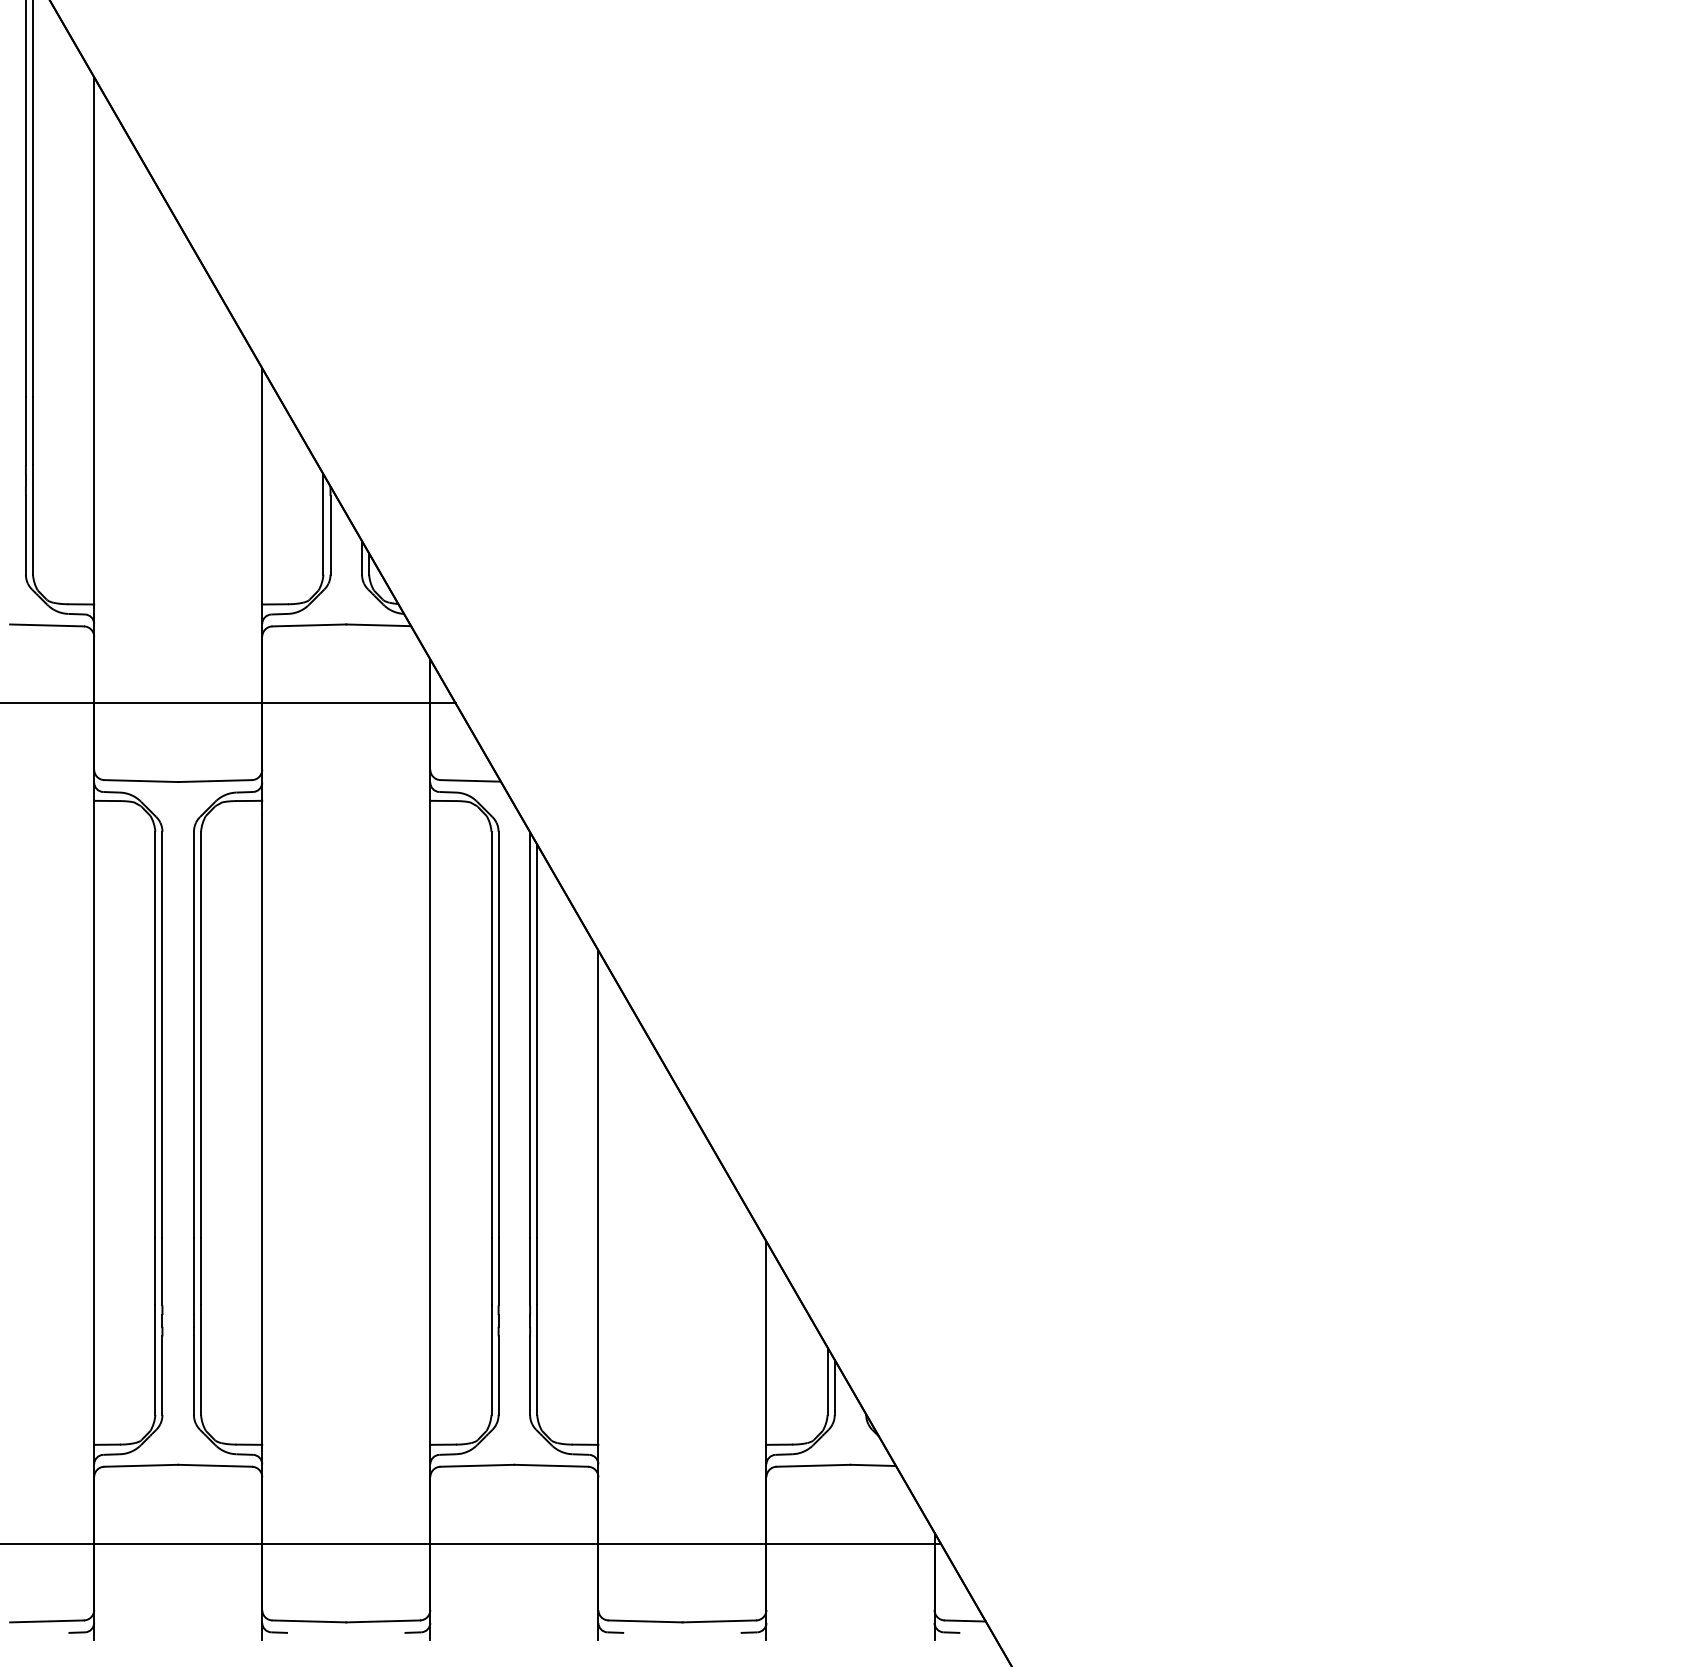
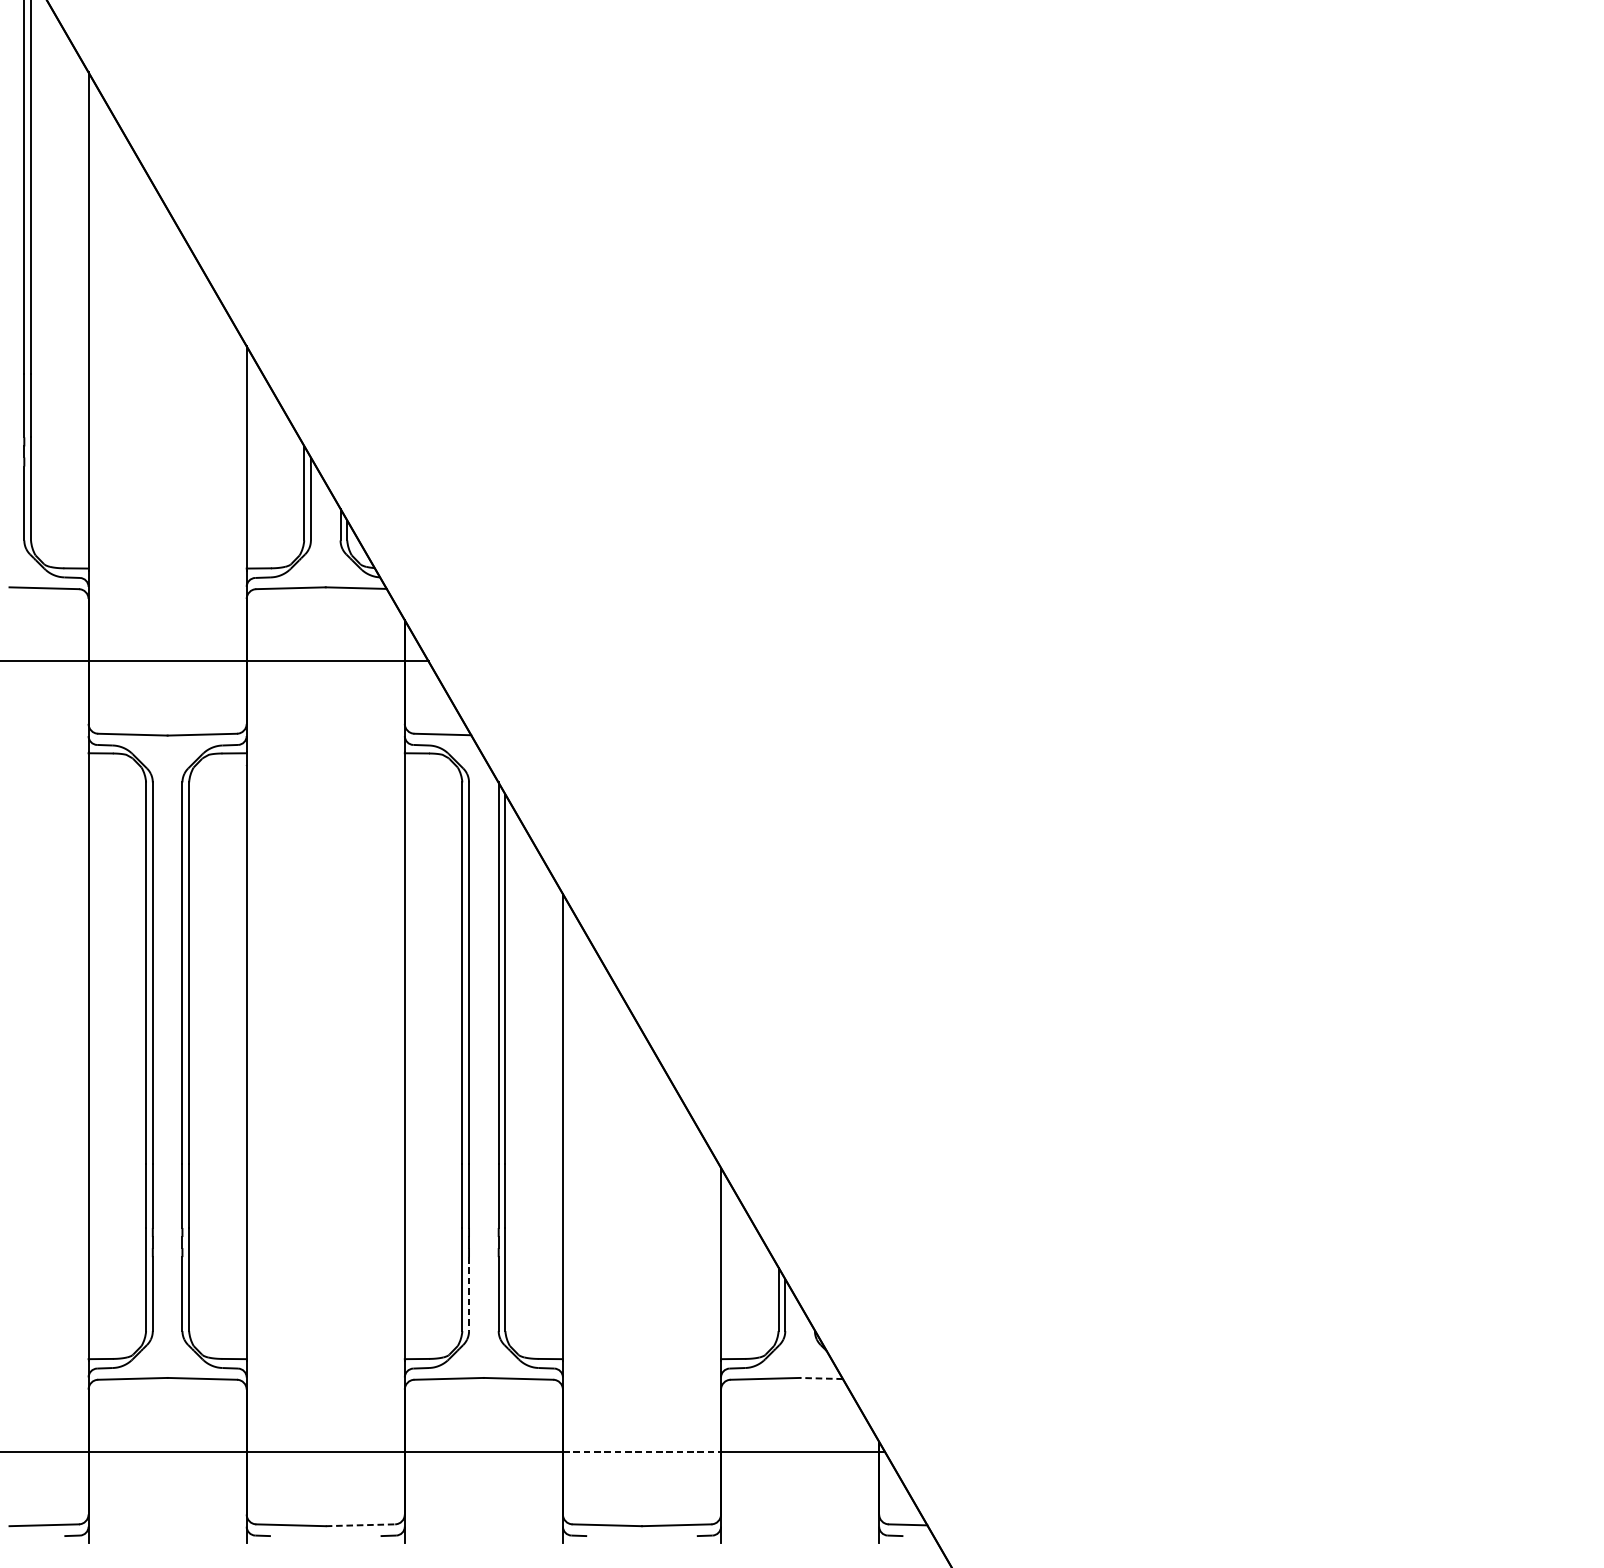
line: (498, 1376) -> (468, 1294), solid -> dashed
line: (873, 1465) -> (821, 1378), solid -> dashed
line: (682, 1543) -> (642, 1451), solid -> dashed
line: (383, 1621) -> (360, 1525), solid -> dashed

